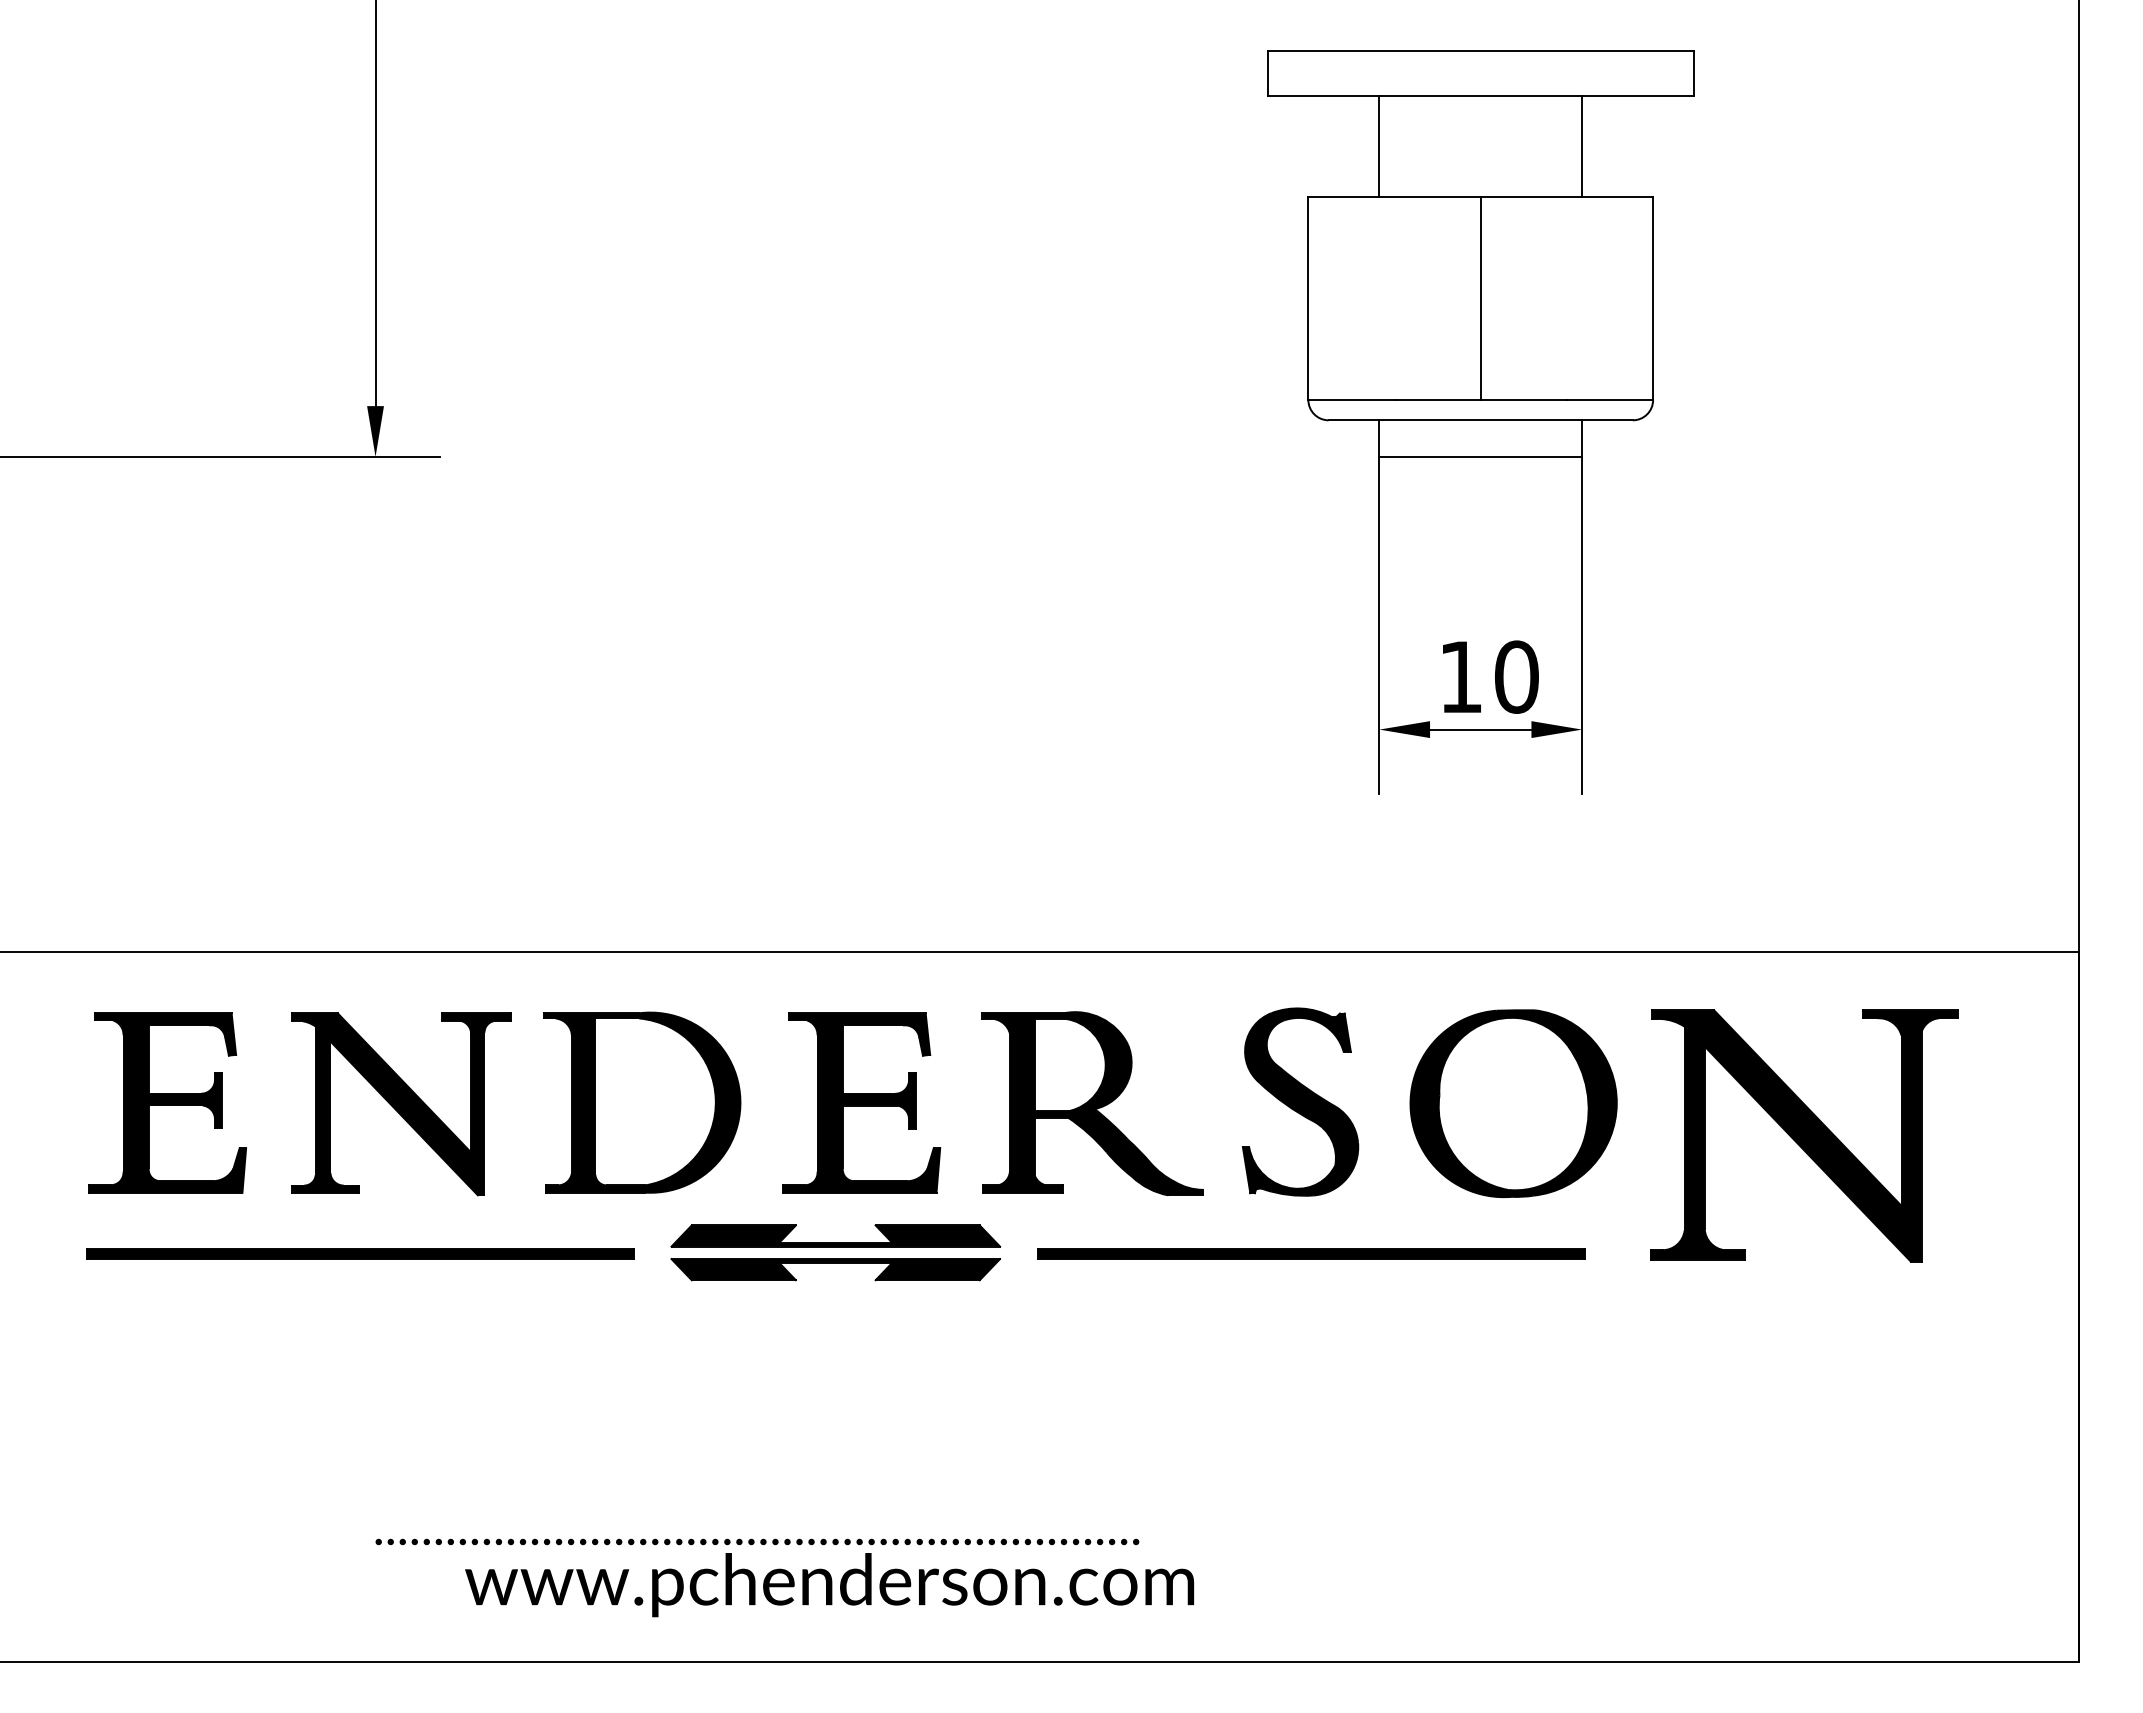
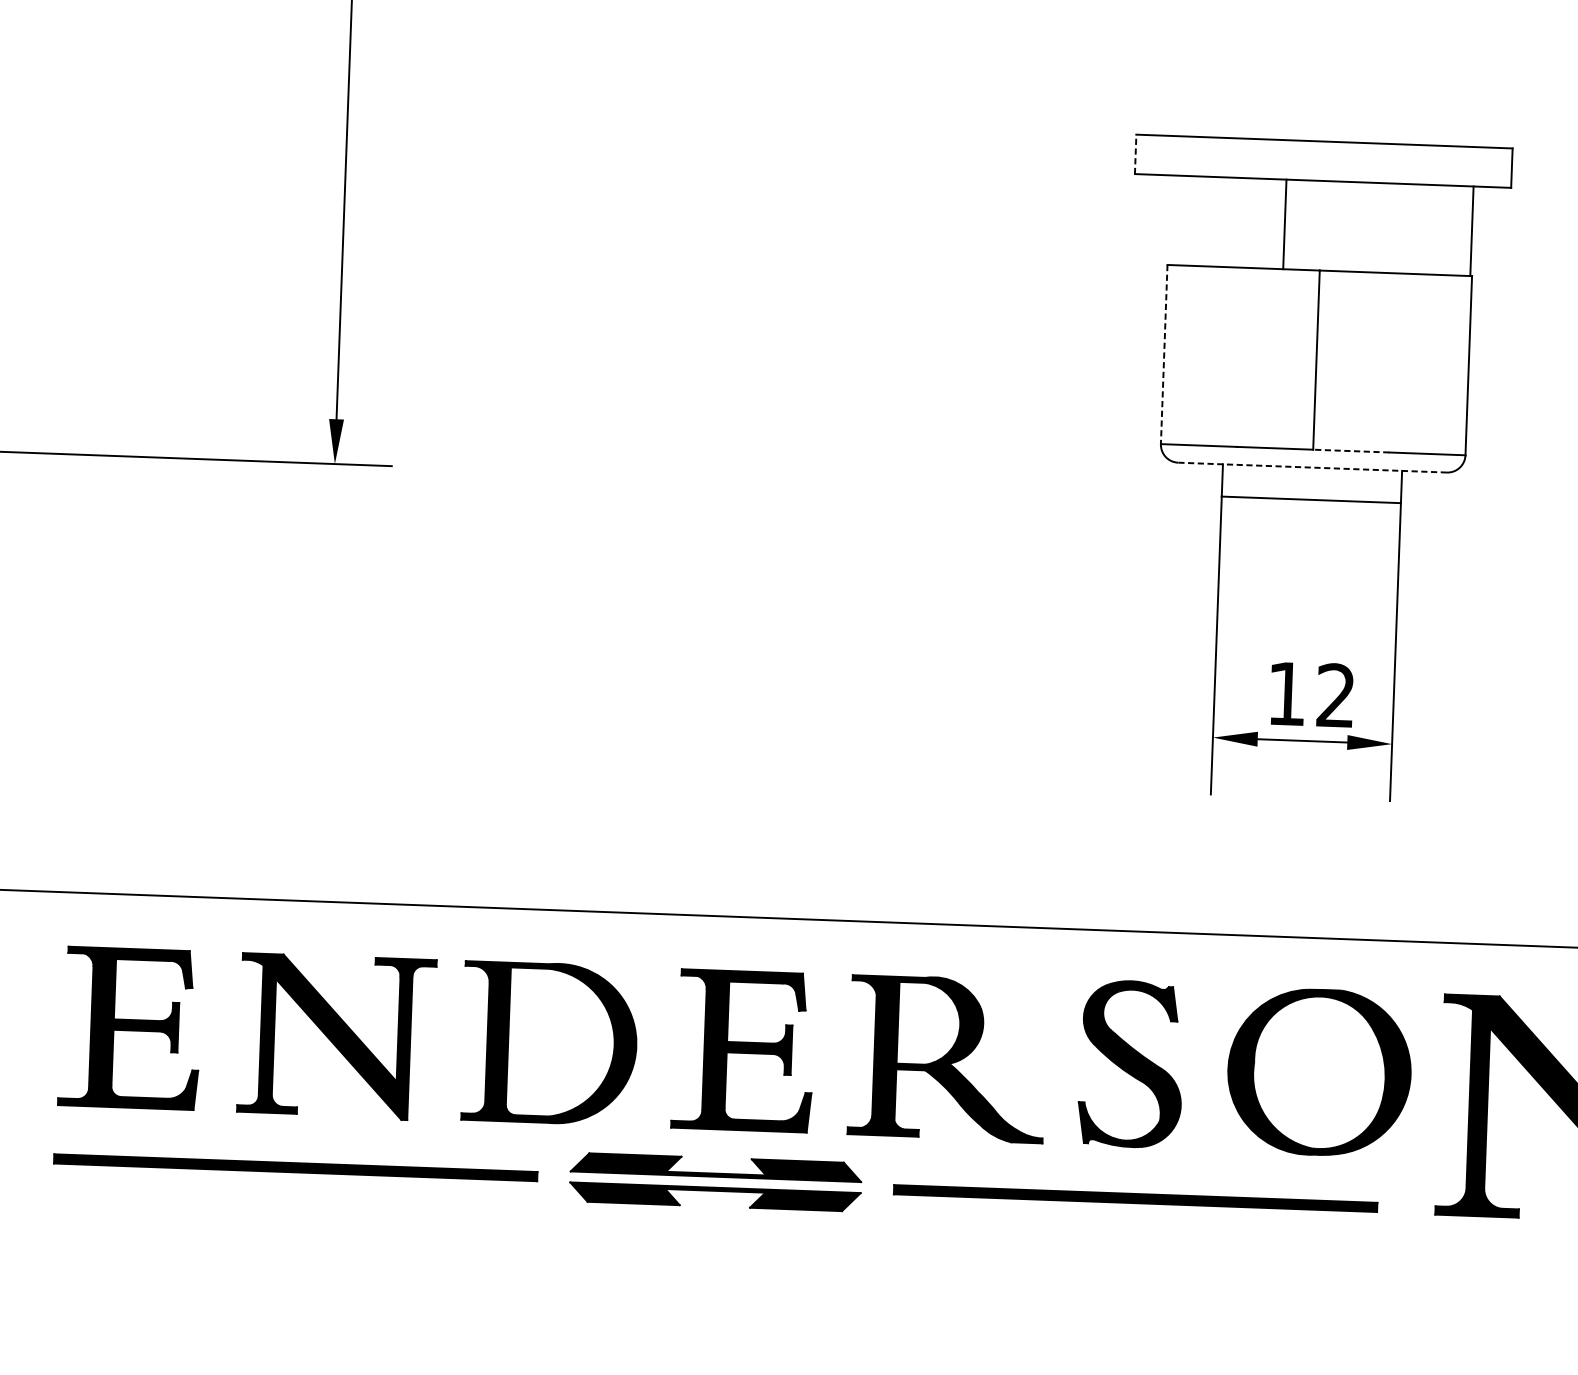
line: (1267, 73) -> (1135, 154), solid -> dashed
line: (1379, 146) -> (1284, 224), moved
line: (1582, 146) -> (1472, 231), moved
line: (1308, 299) -> (1164, 355), solid -> dashed
line: (1523, 400) -> (1350, 451), solid -> dashed
line: (1480, 420) -> (1312, 467), solid -> dashed
text: (1516, 676) -> (1335, 695), 10 -> 12

